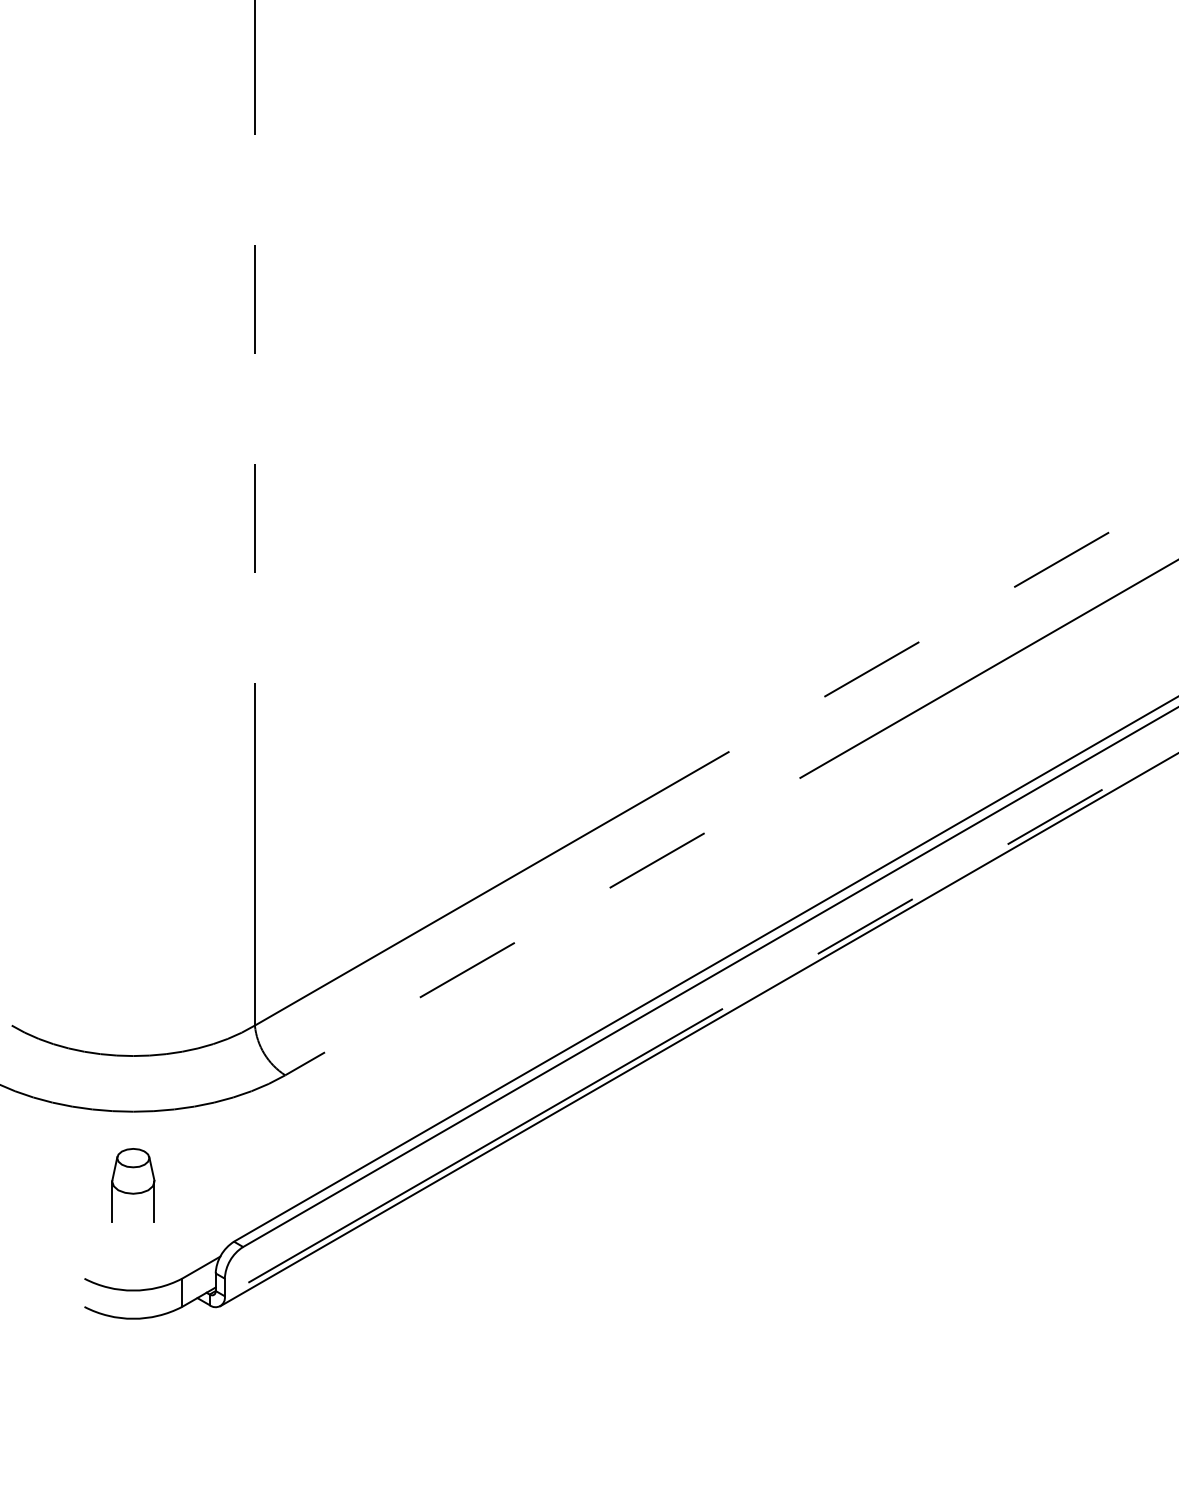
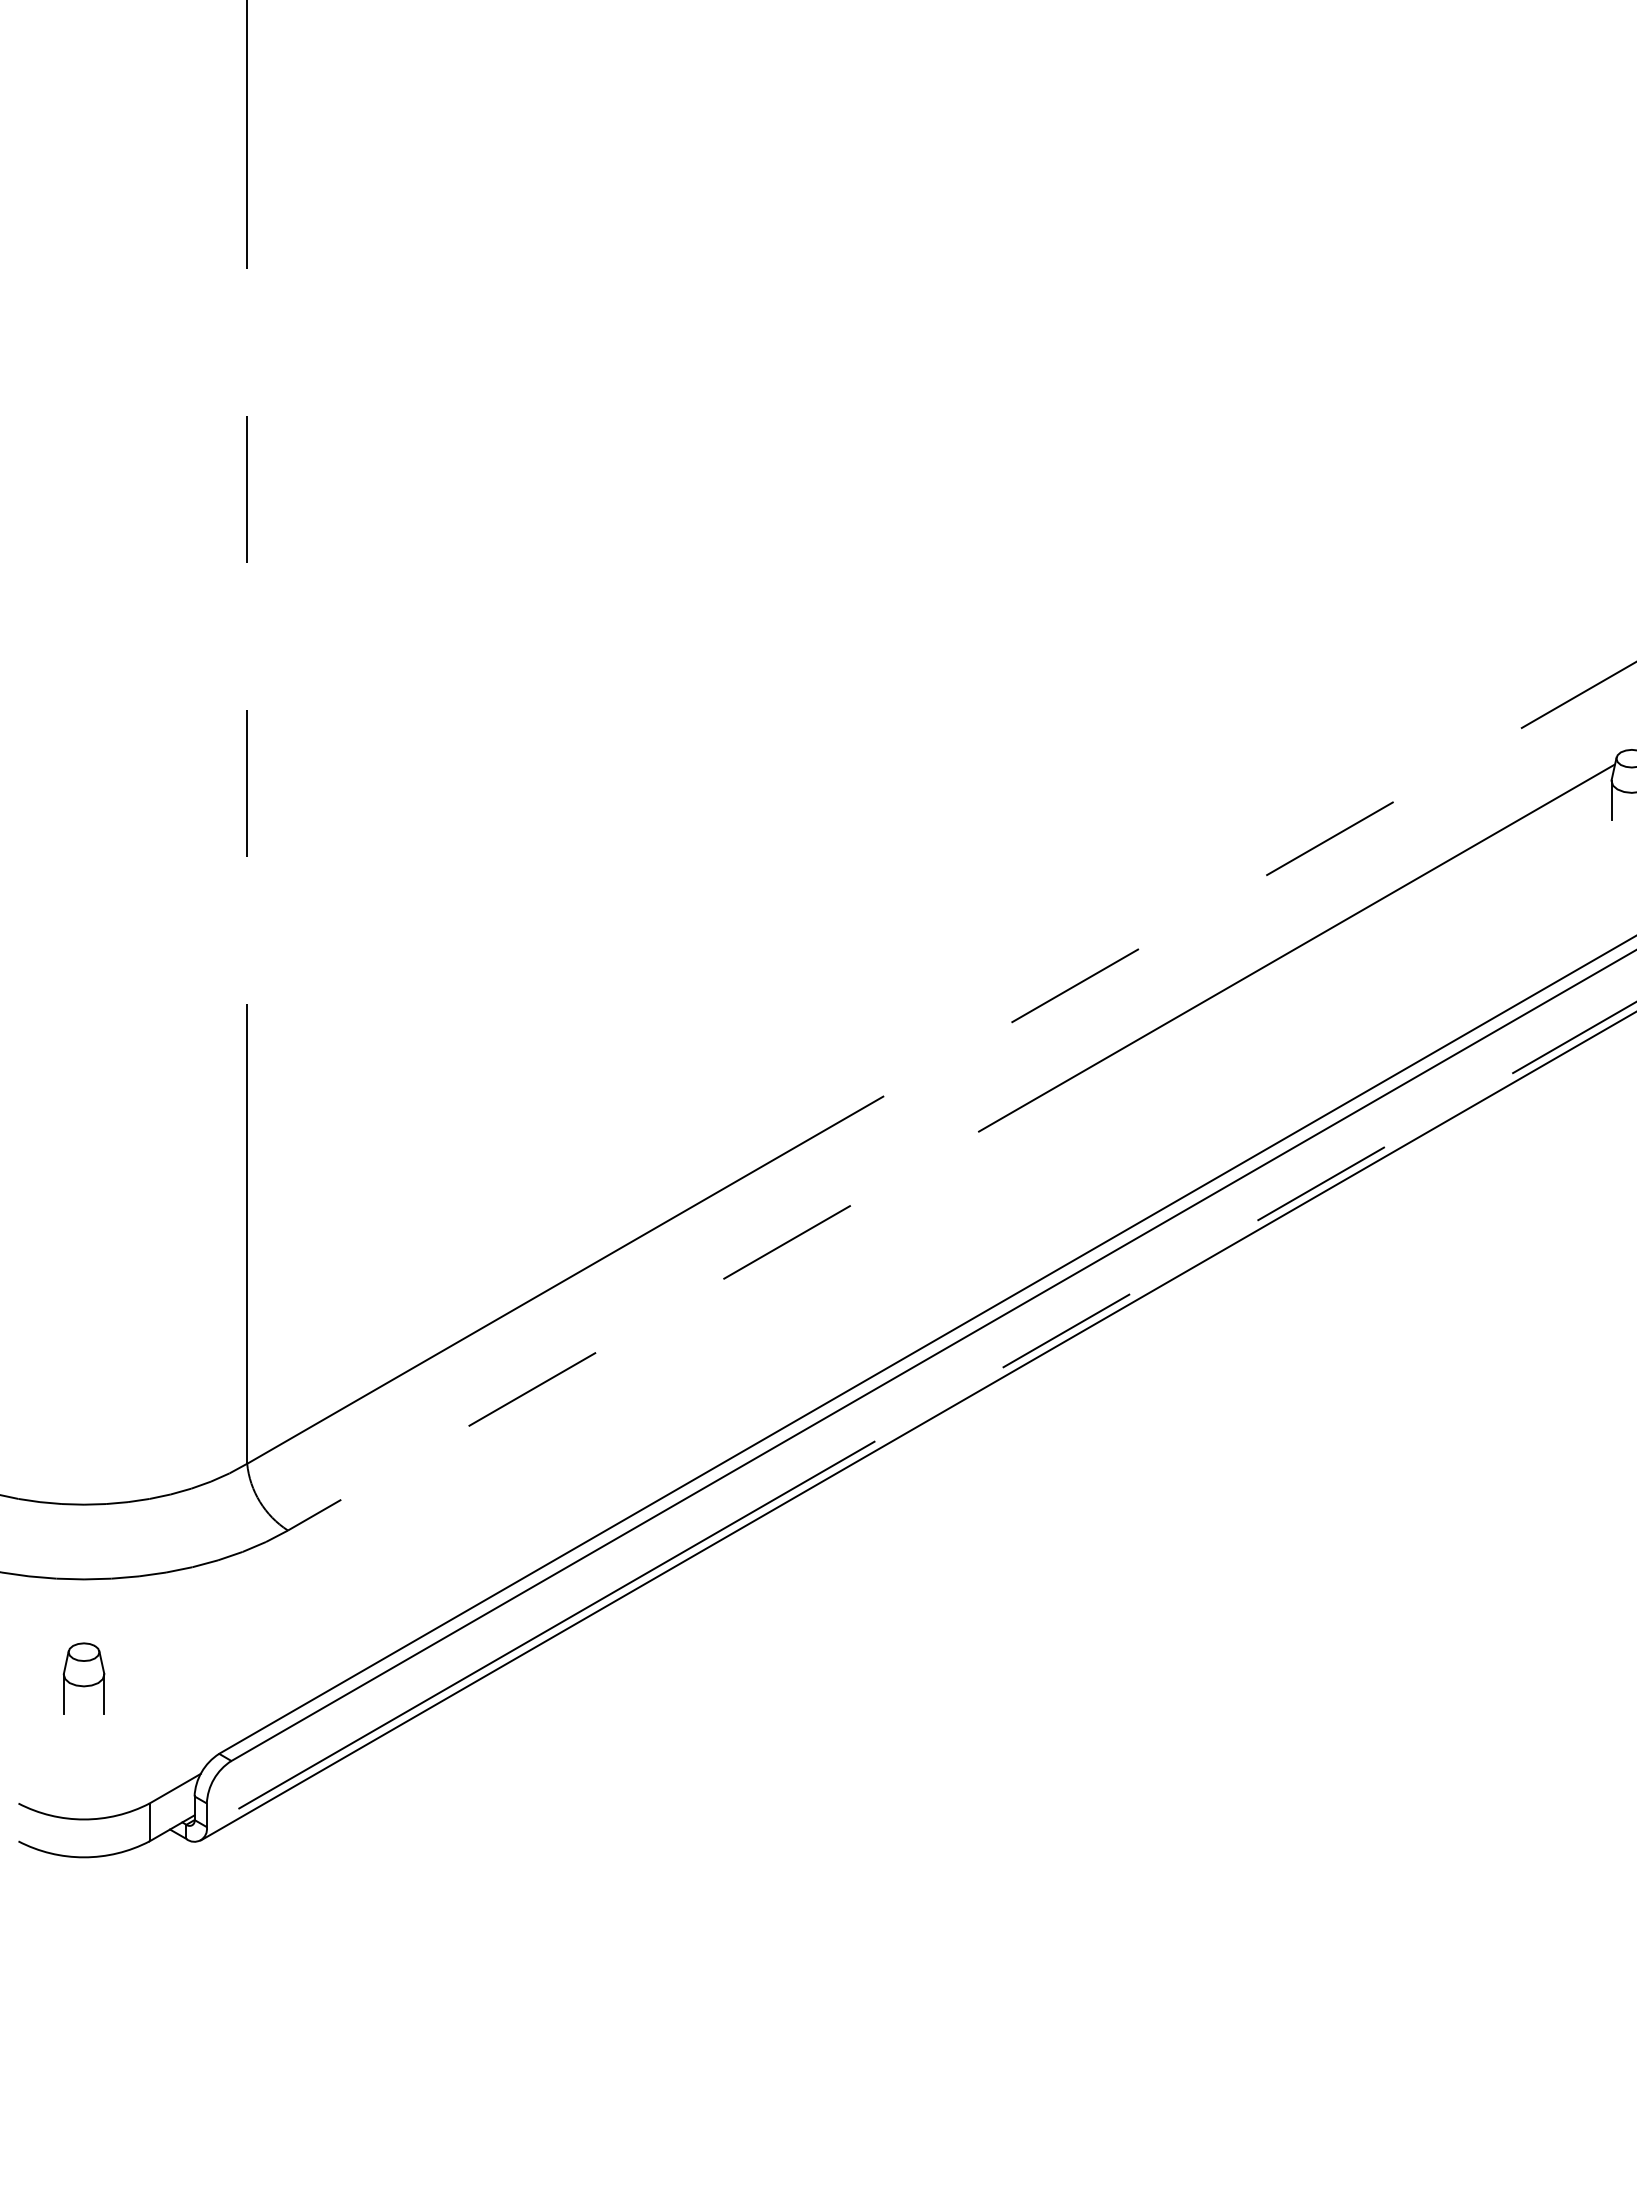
part: (132, 1185) -> (83, 1678), size x0.71

